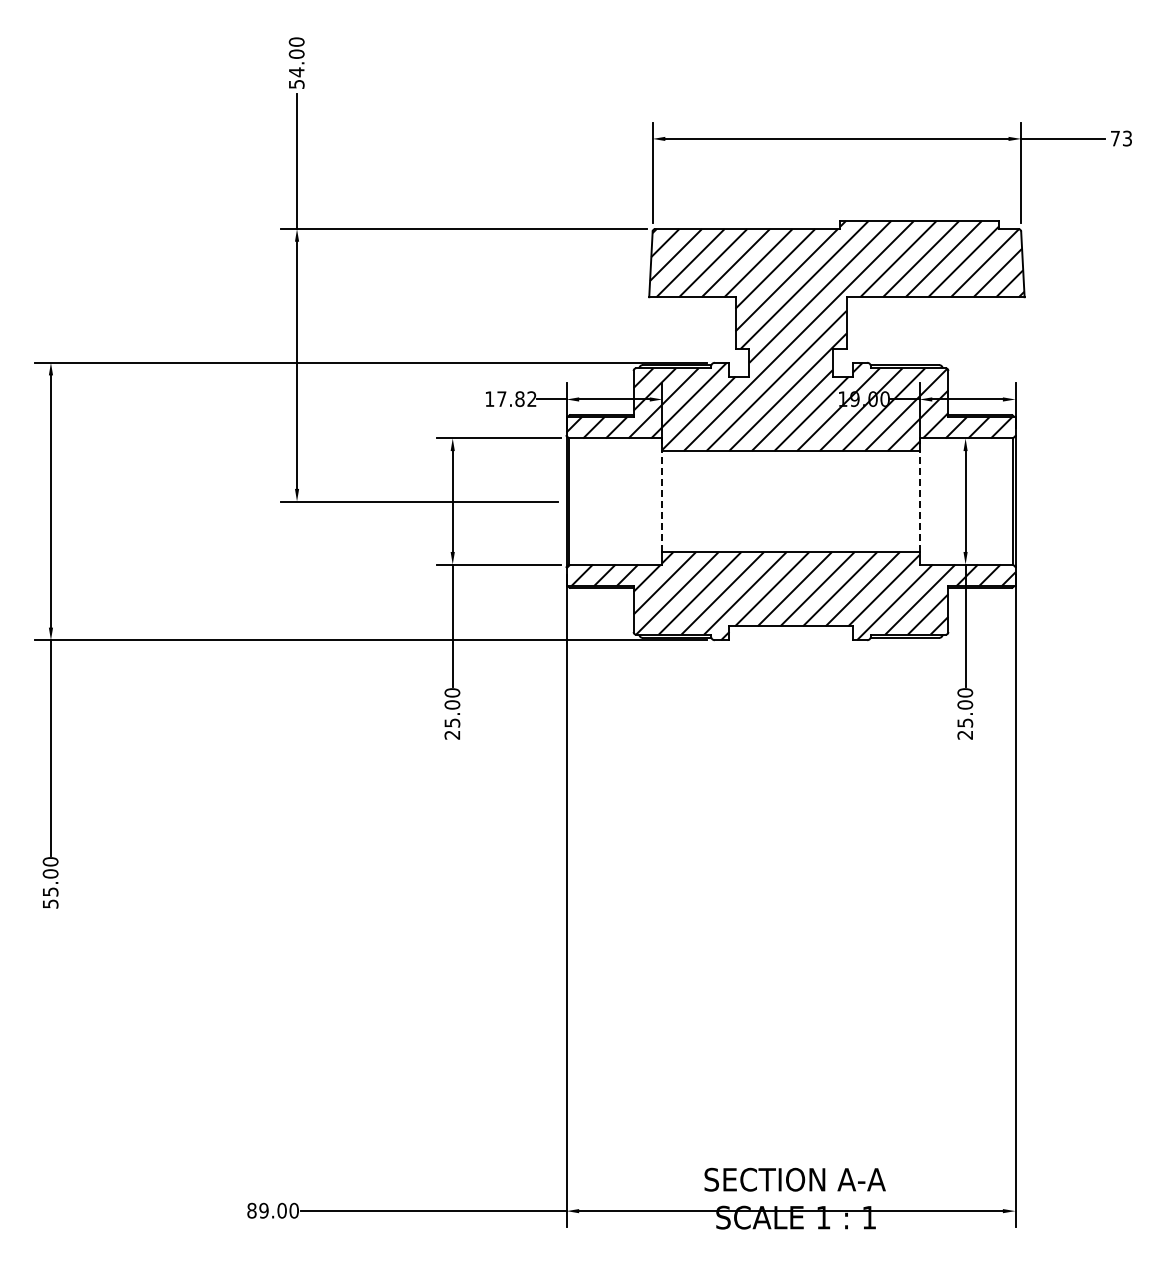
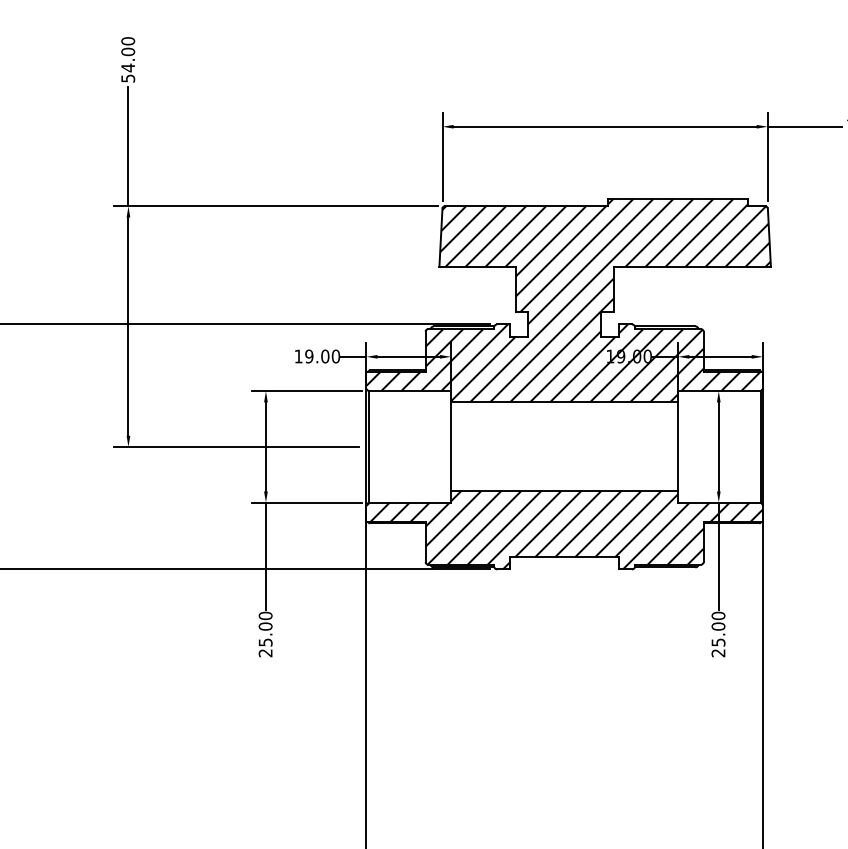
text: (516, 399) -> (322, 356), 17.82 -> 19.00
line: (662, 501) -> (451, 446), dashed -> solid
line: (919, 501) -> (678, 446), dashed -> solid

